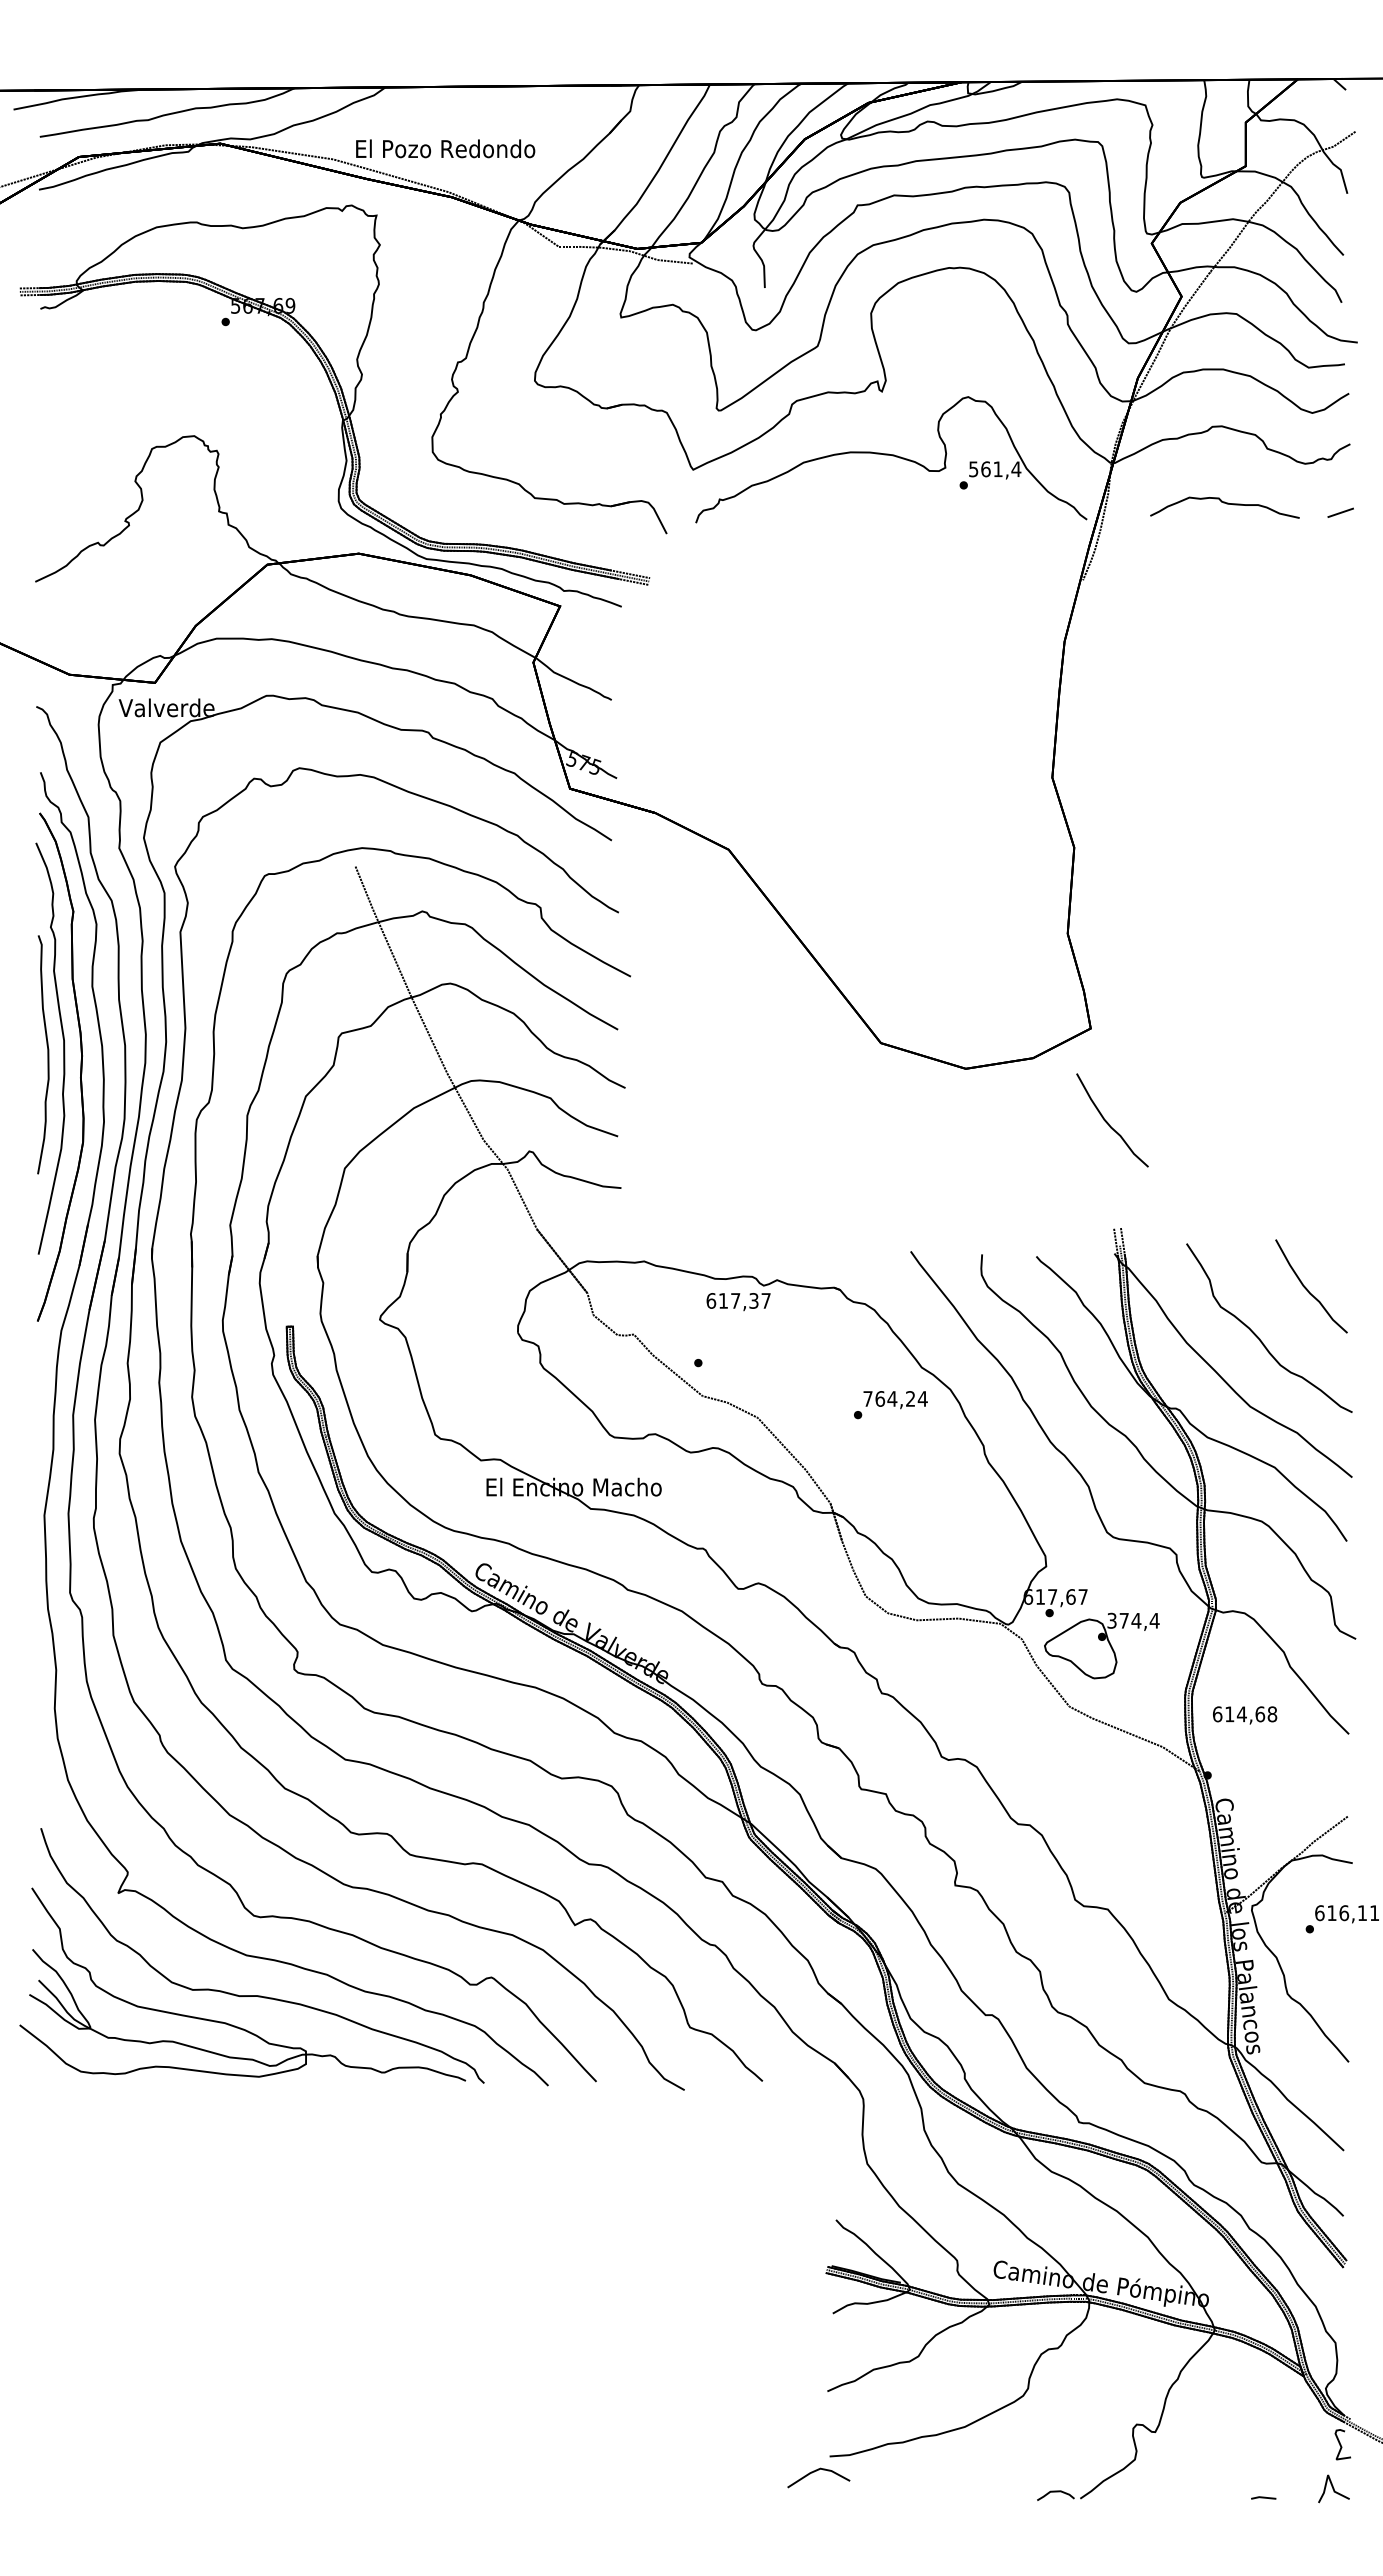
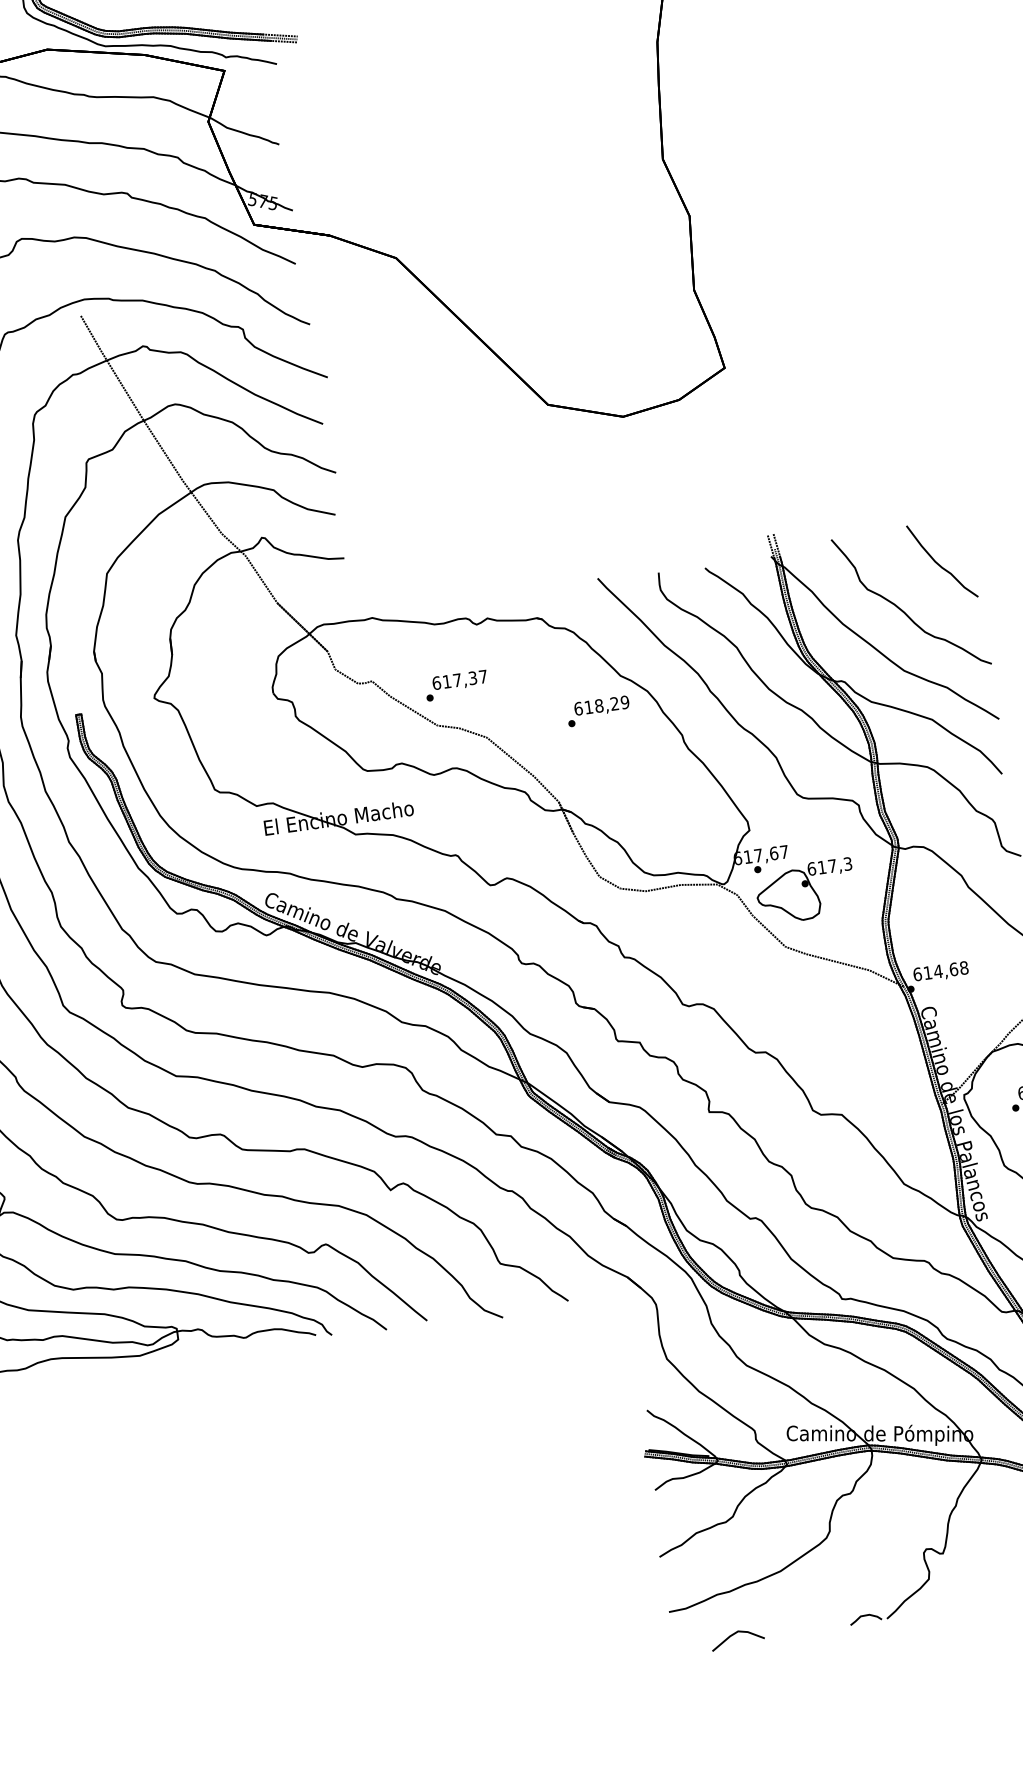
curve: (1108, 1122) -> (750, 445), removed
text: (738, 1302) -> (459, 681), moved
text: (895, 1398) -> (601, 705), 764,24 -> 618,29
text: (1133, 1620) -> (829, 866), 374,4 -> 617,3
text: (1245, 1715) -> (941, 972), moved
line: (816, 2471) -> (735, 1634), moved

